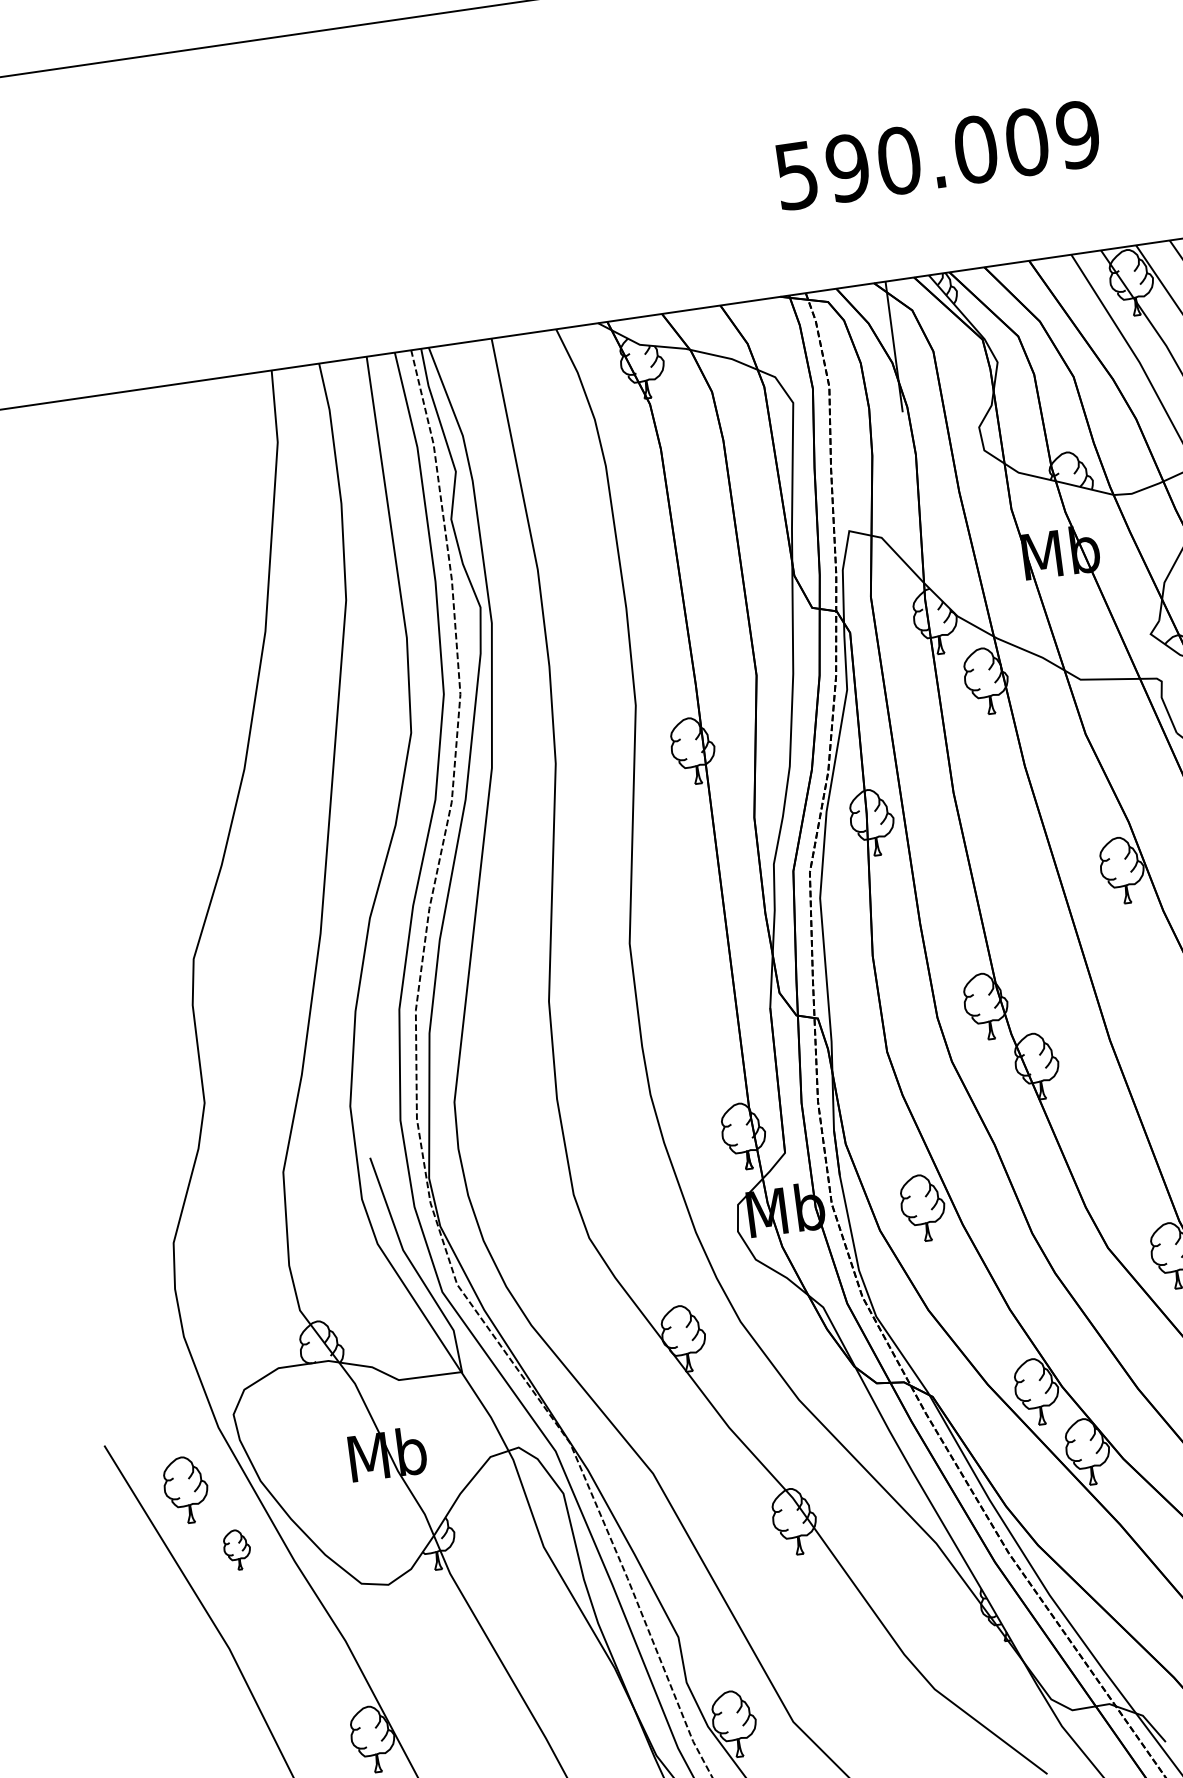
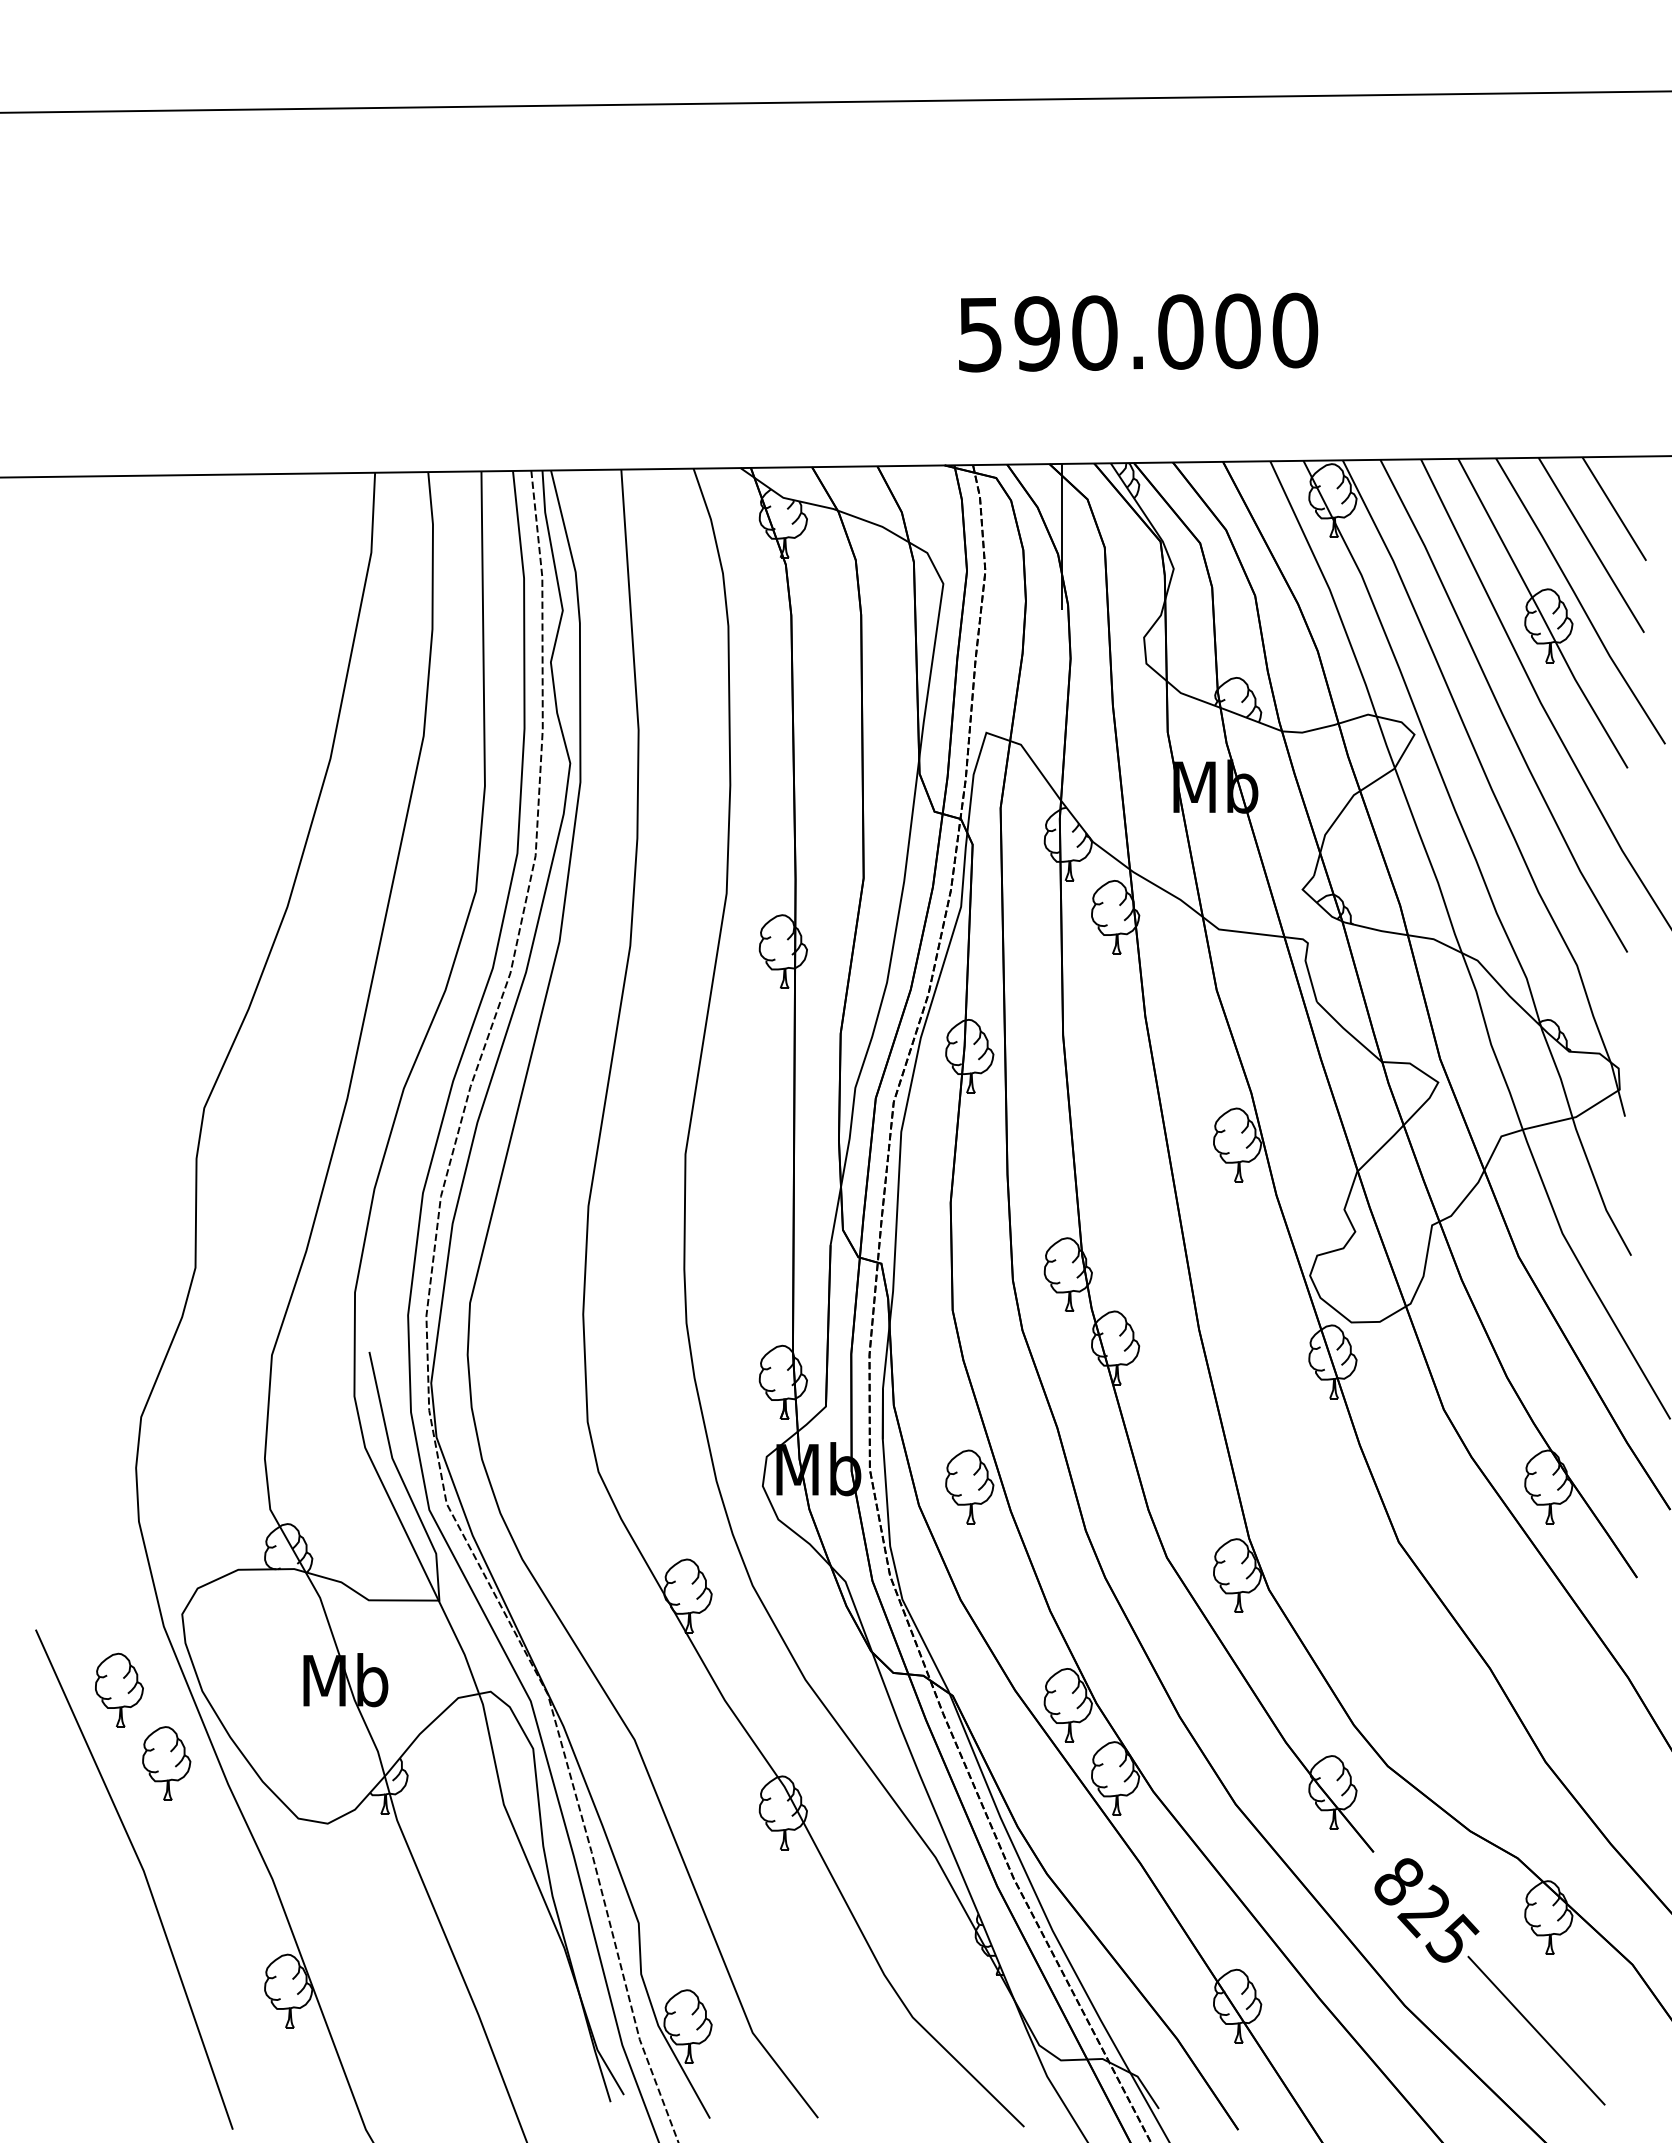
text: (1078, 134) -> (1295, 330), 590.009 -> 590.000
part: (237, 1549) -> (166, 1763), size x1.67

